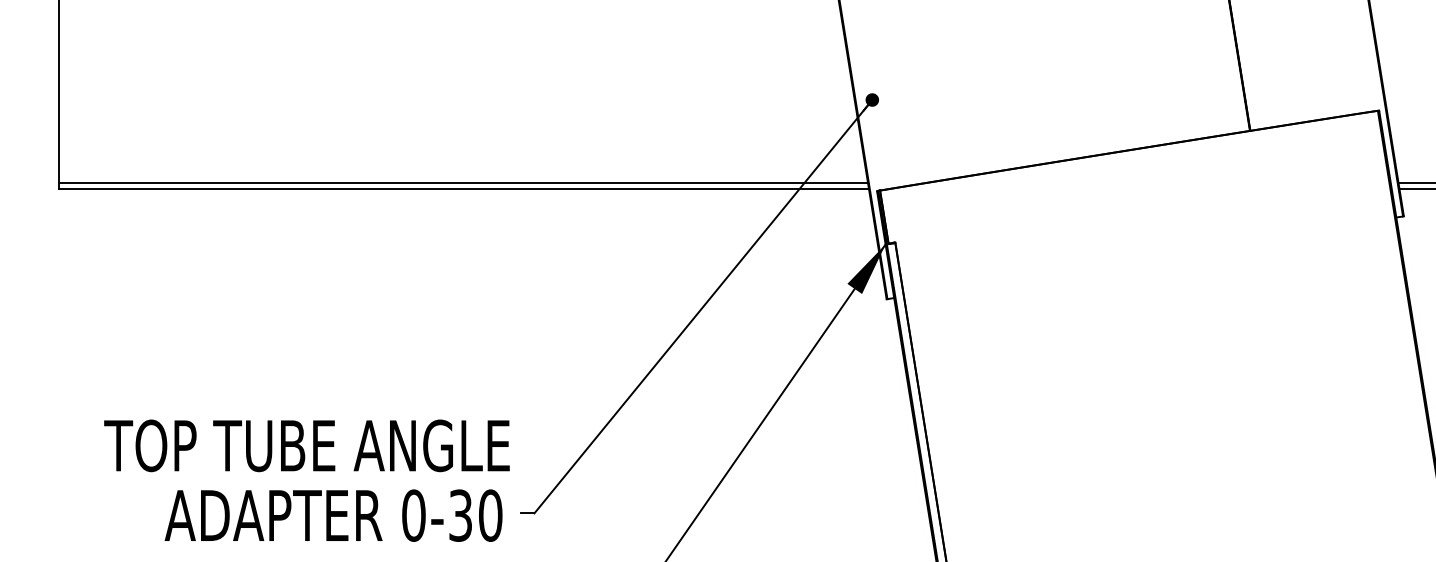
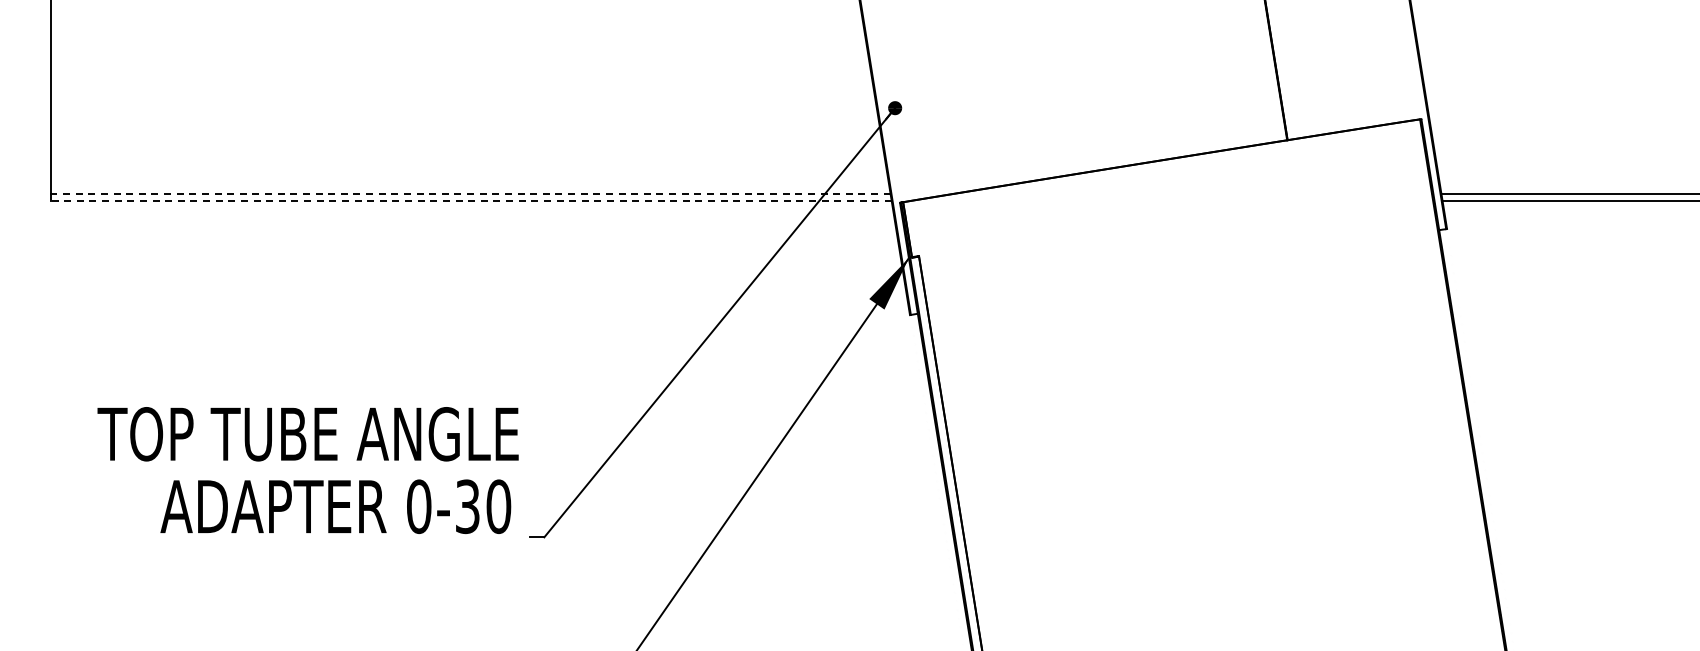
line: (463, 183) -> (470, 194), solid -> dashed
line: (463, 189) -> (470, 201), solid -> dashed
text: (306, 480) -> (307, 470), moved

